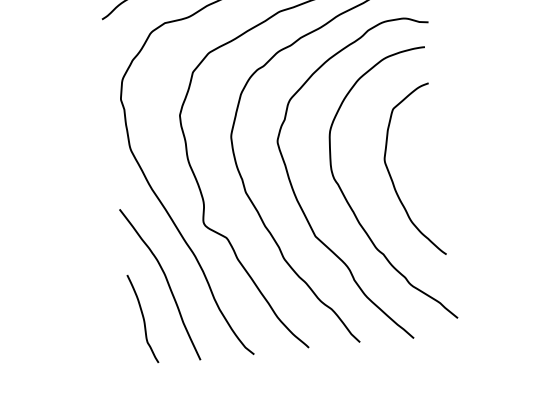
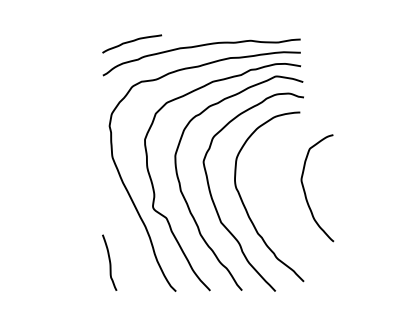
curve: (392, 176) -> (305, 190), moved
curve: (166, 283) -> (126, 242), removed

